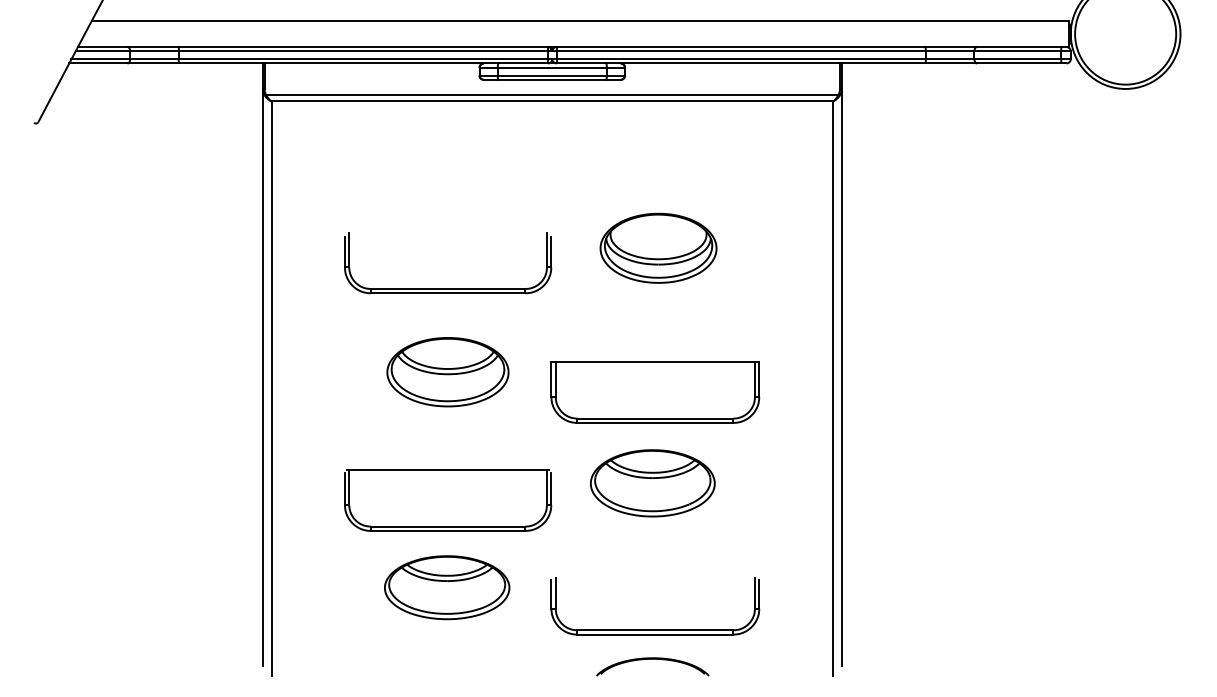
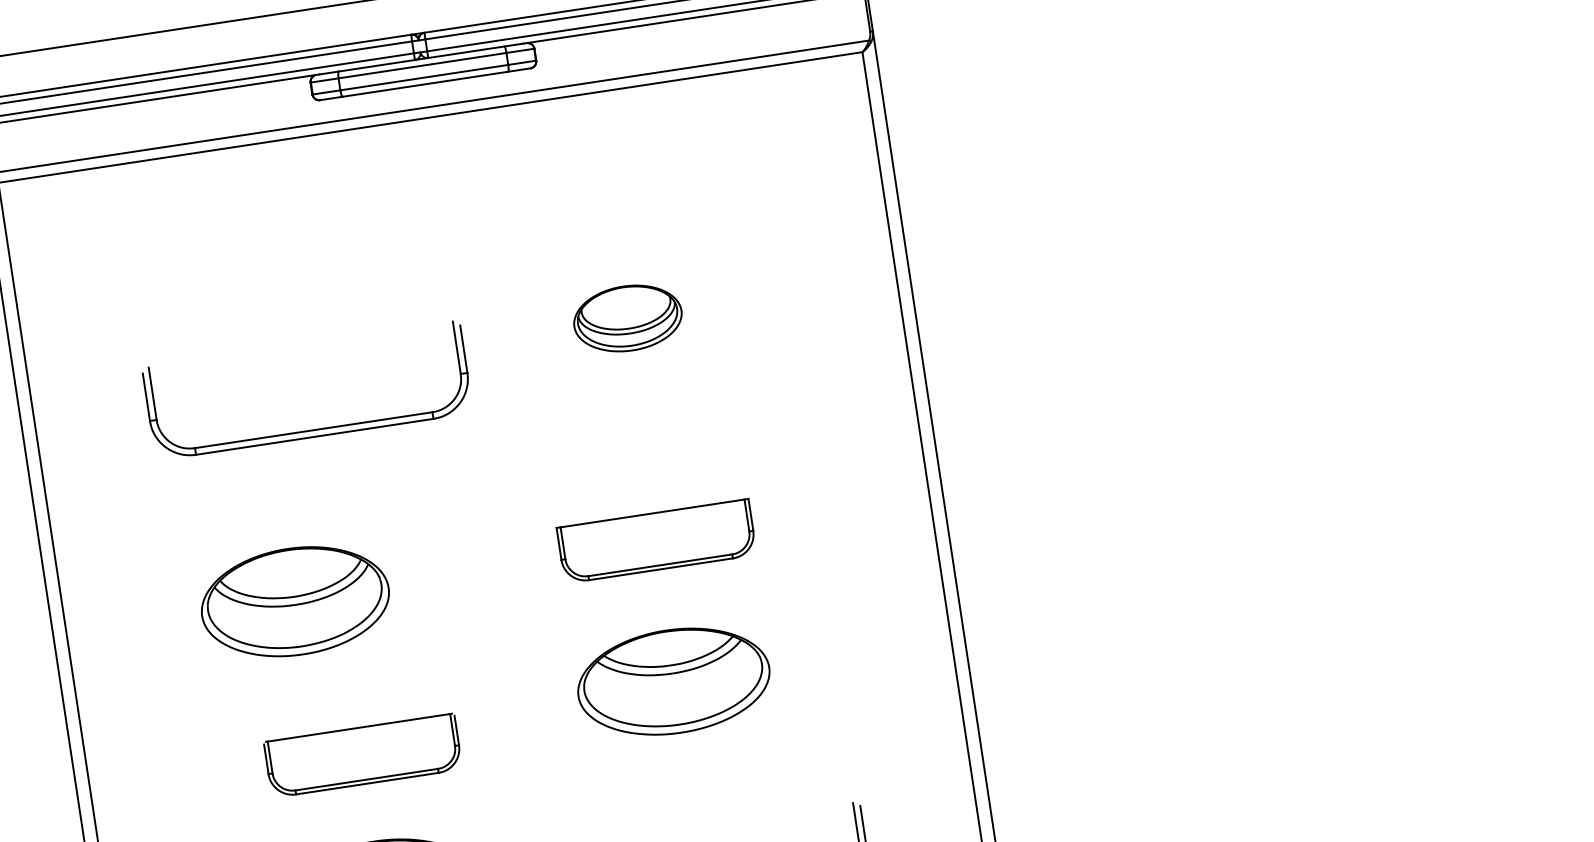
part: (658, 247) -> (627, 317), size x0.6
part: (447, 372) -> (294, 602), moved
part: (655, 392) -> (656, 541), size x0.6
part: (448, 500) -> (363, 755), size x0.6

